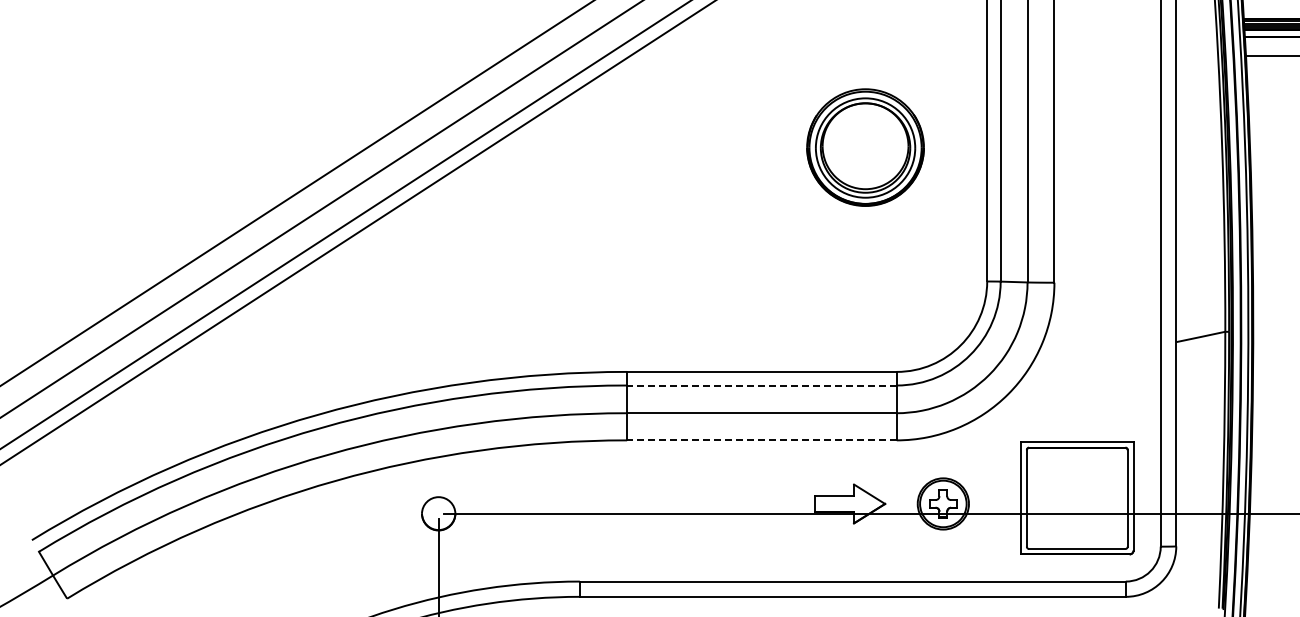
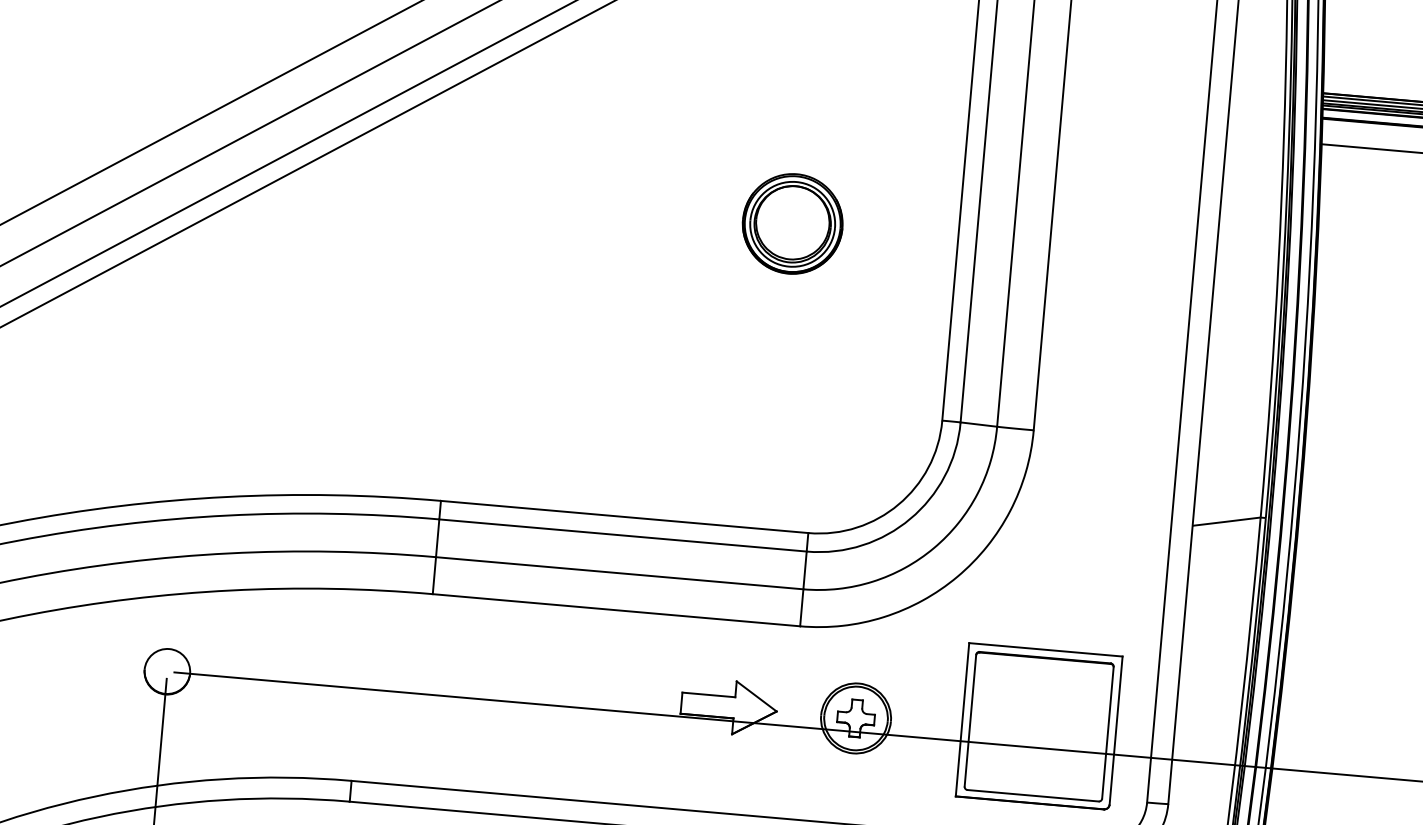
part: (865, 147) -> (792, 223), size x0.62
line: (761, 385) -> (622, 535), dashed -> solid
line: (761, 440) -> (615, 610), dashed -> solid

